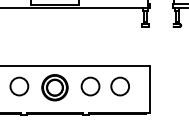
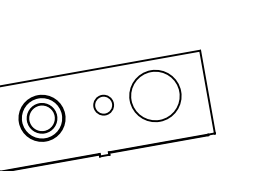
circle: (90, 86) -> (103, 105), size x0.6
circle: (120, 86) -> (155, 95), size x1.6

